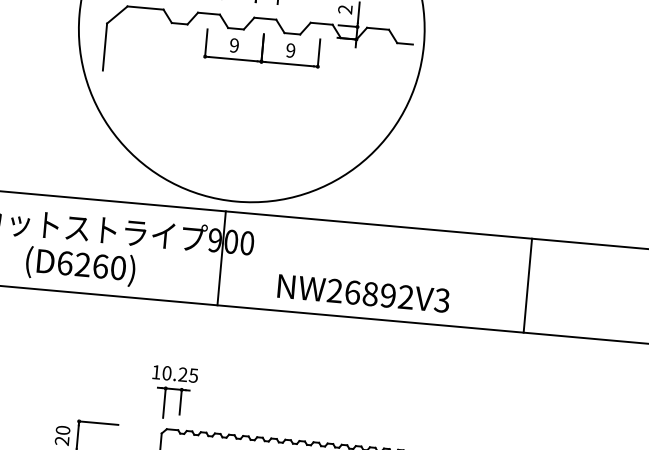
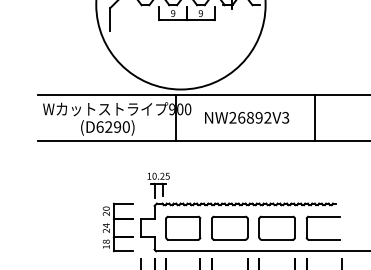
text: (100, 265) -> (117, 126), (D6260) -> (D6290)
line: (527, 284) -> (314, 117), moved
text: (364, 292) -> (247, 117), moved

